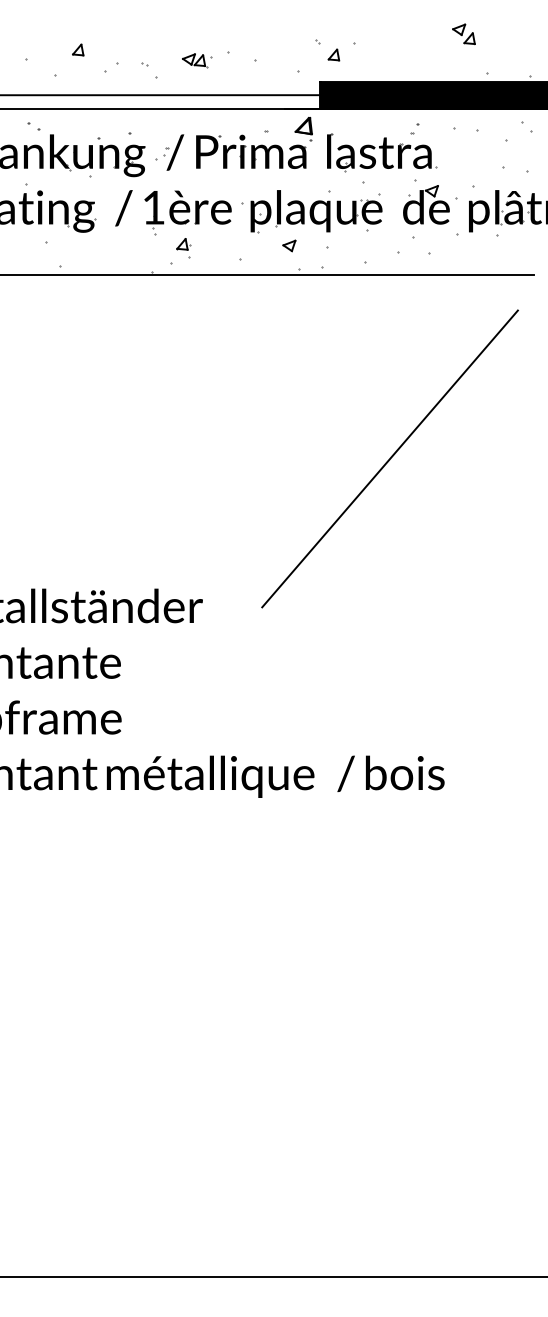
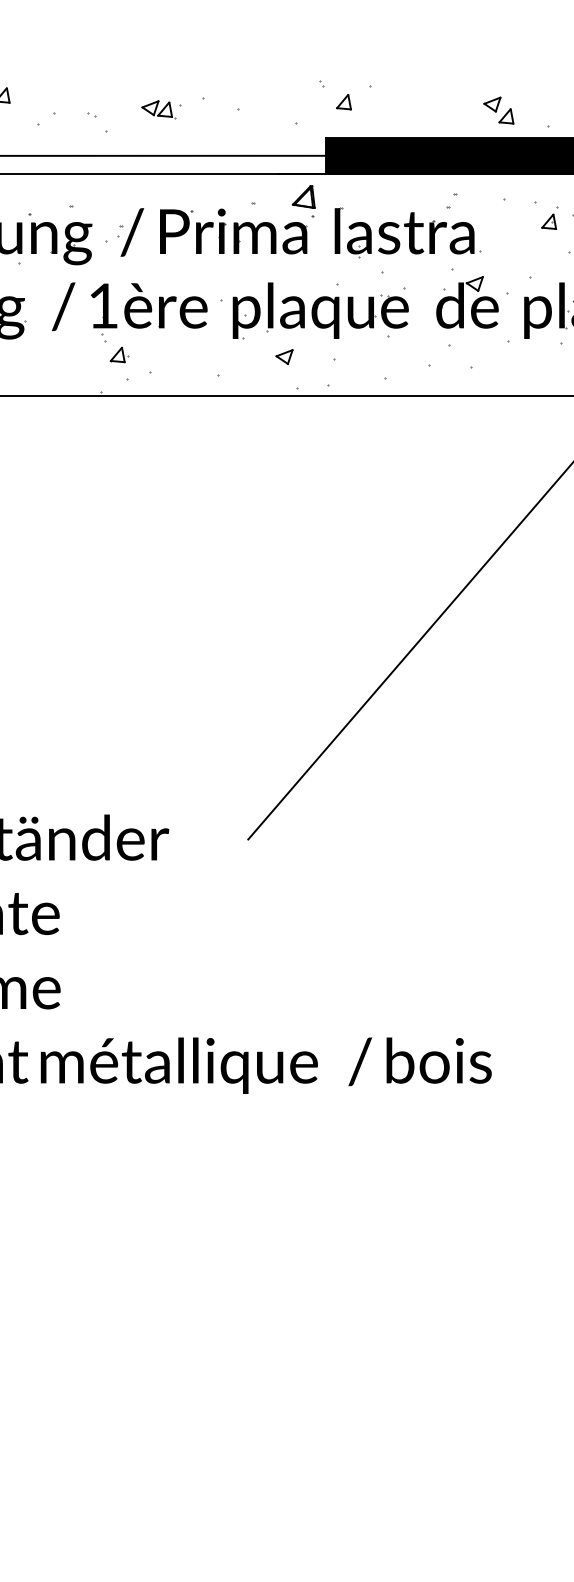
part: (463, 33) -> (498, 109), moved
part: (487, 141) -> (548, 217), added
part: (183, 244) -> (119, 355), moved

